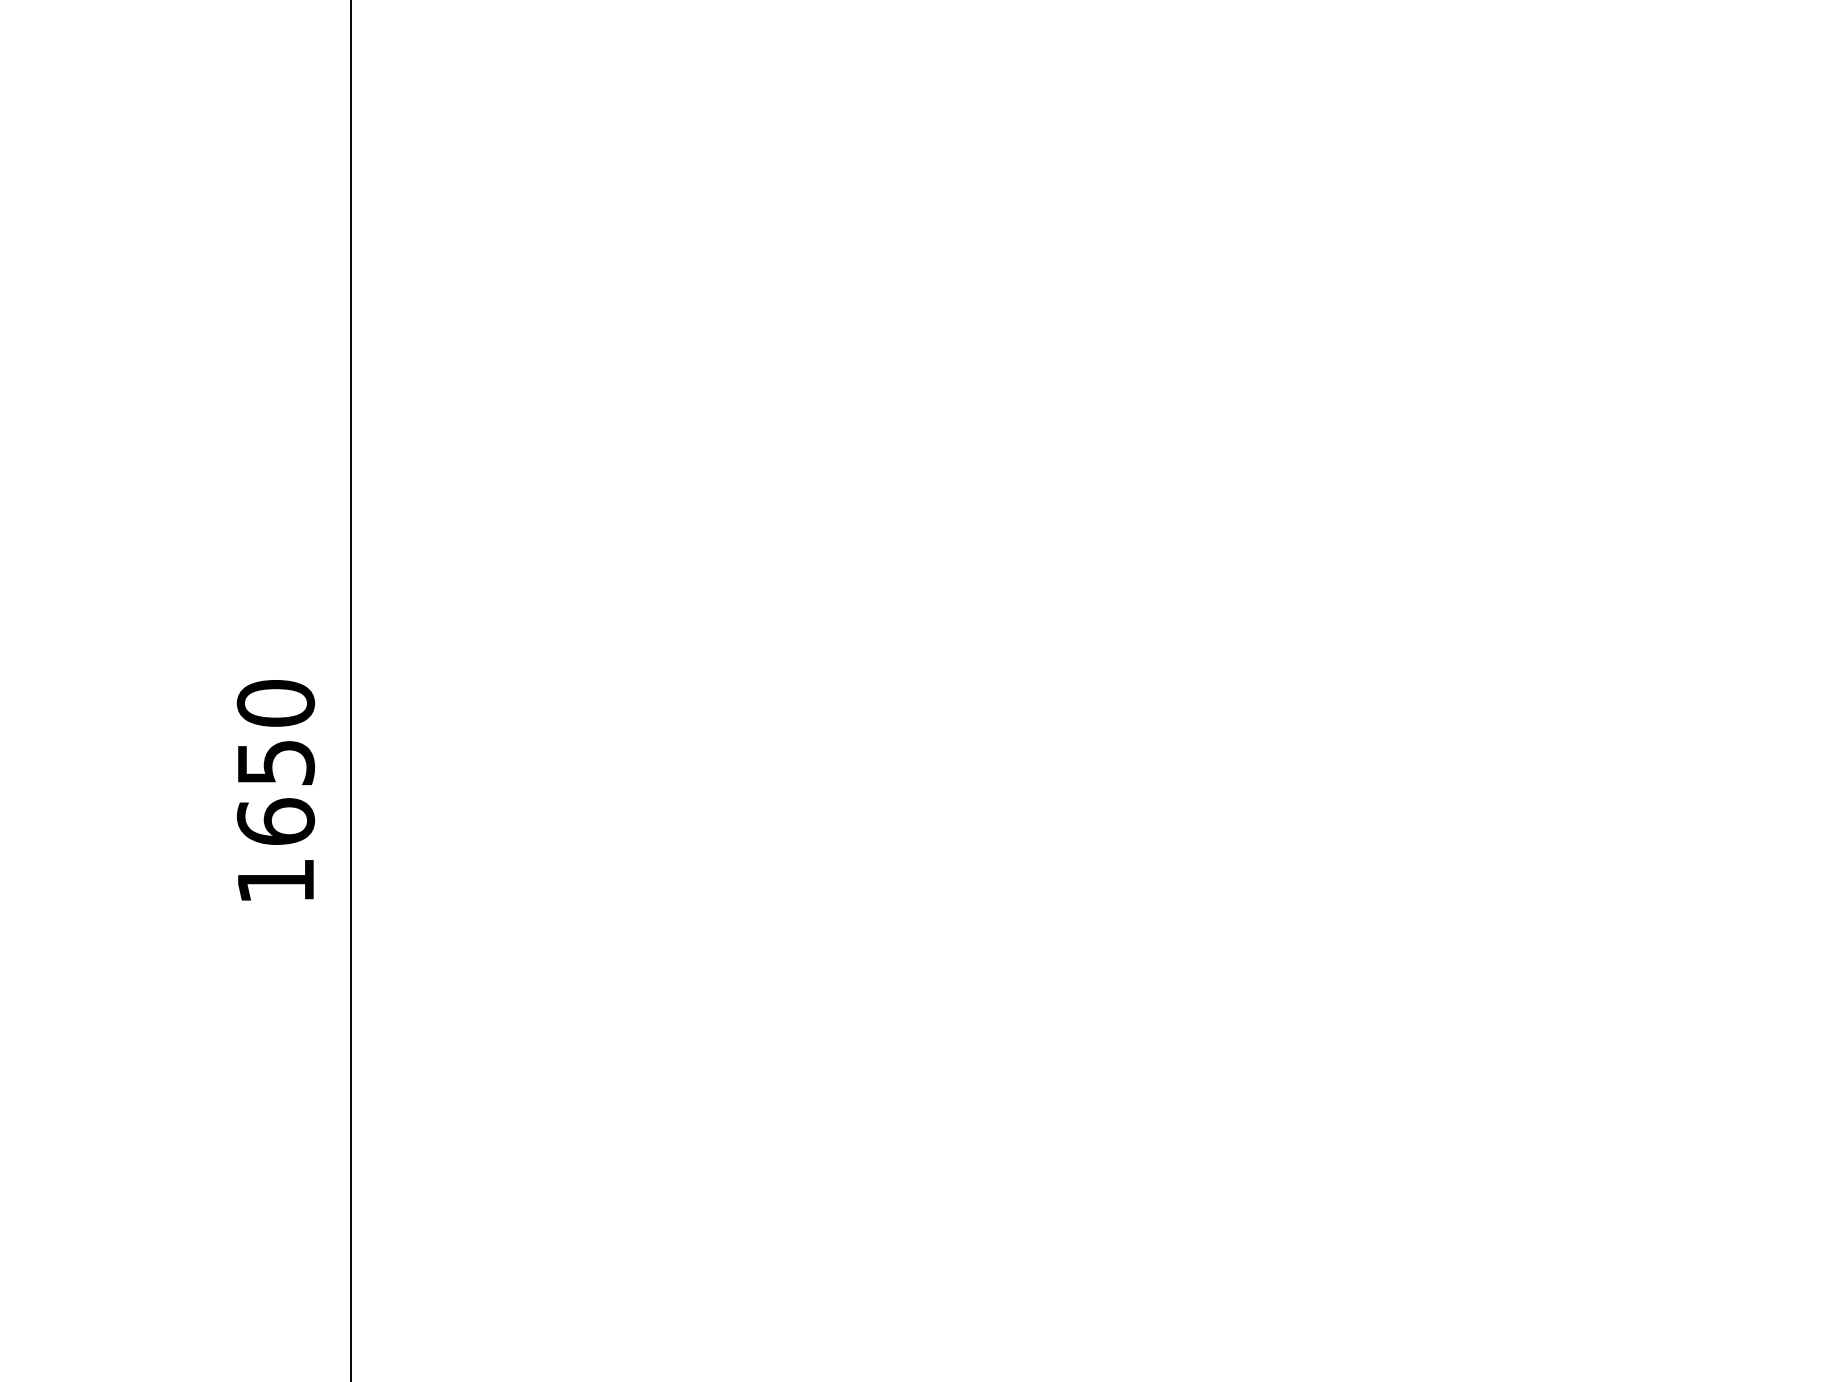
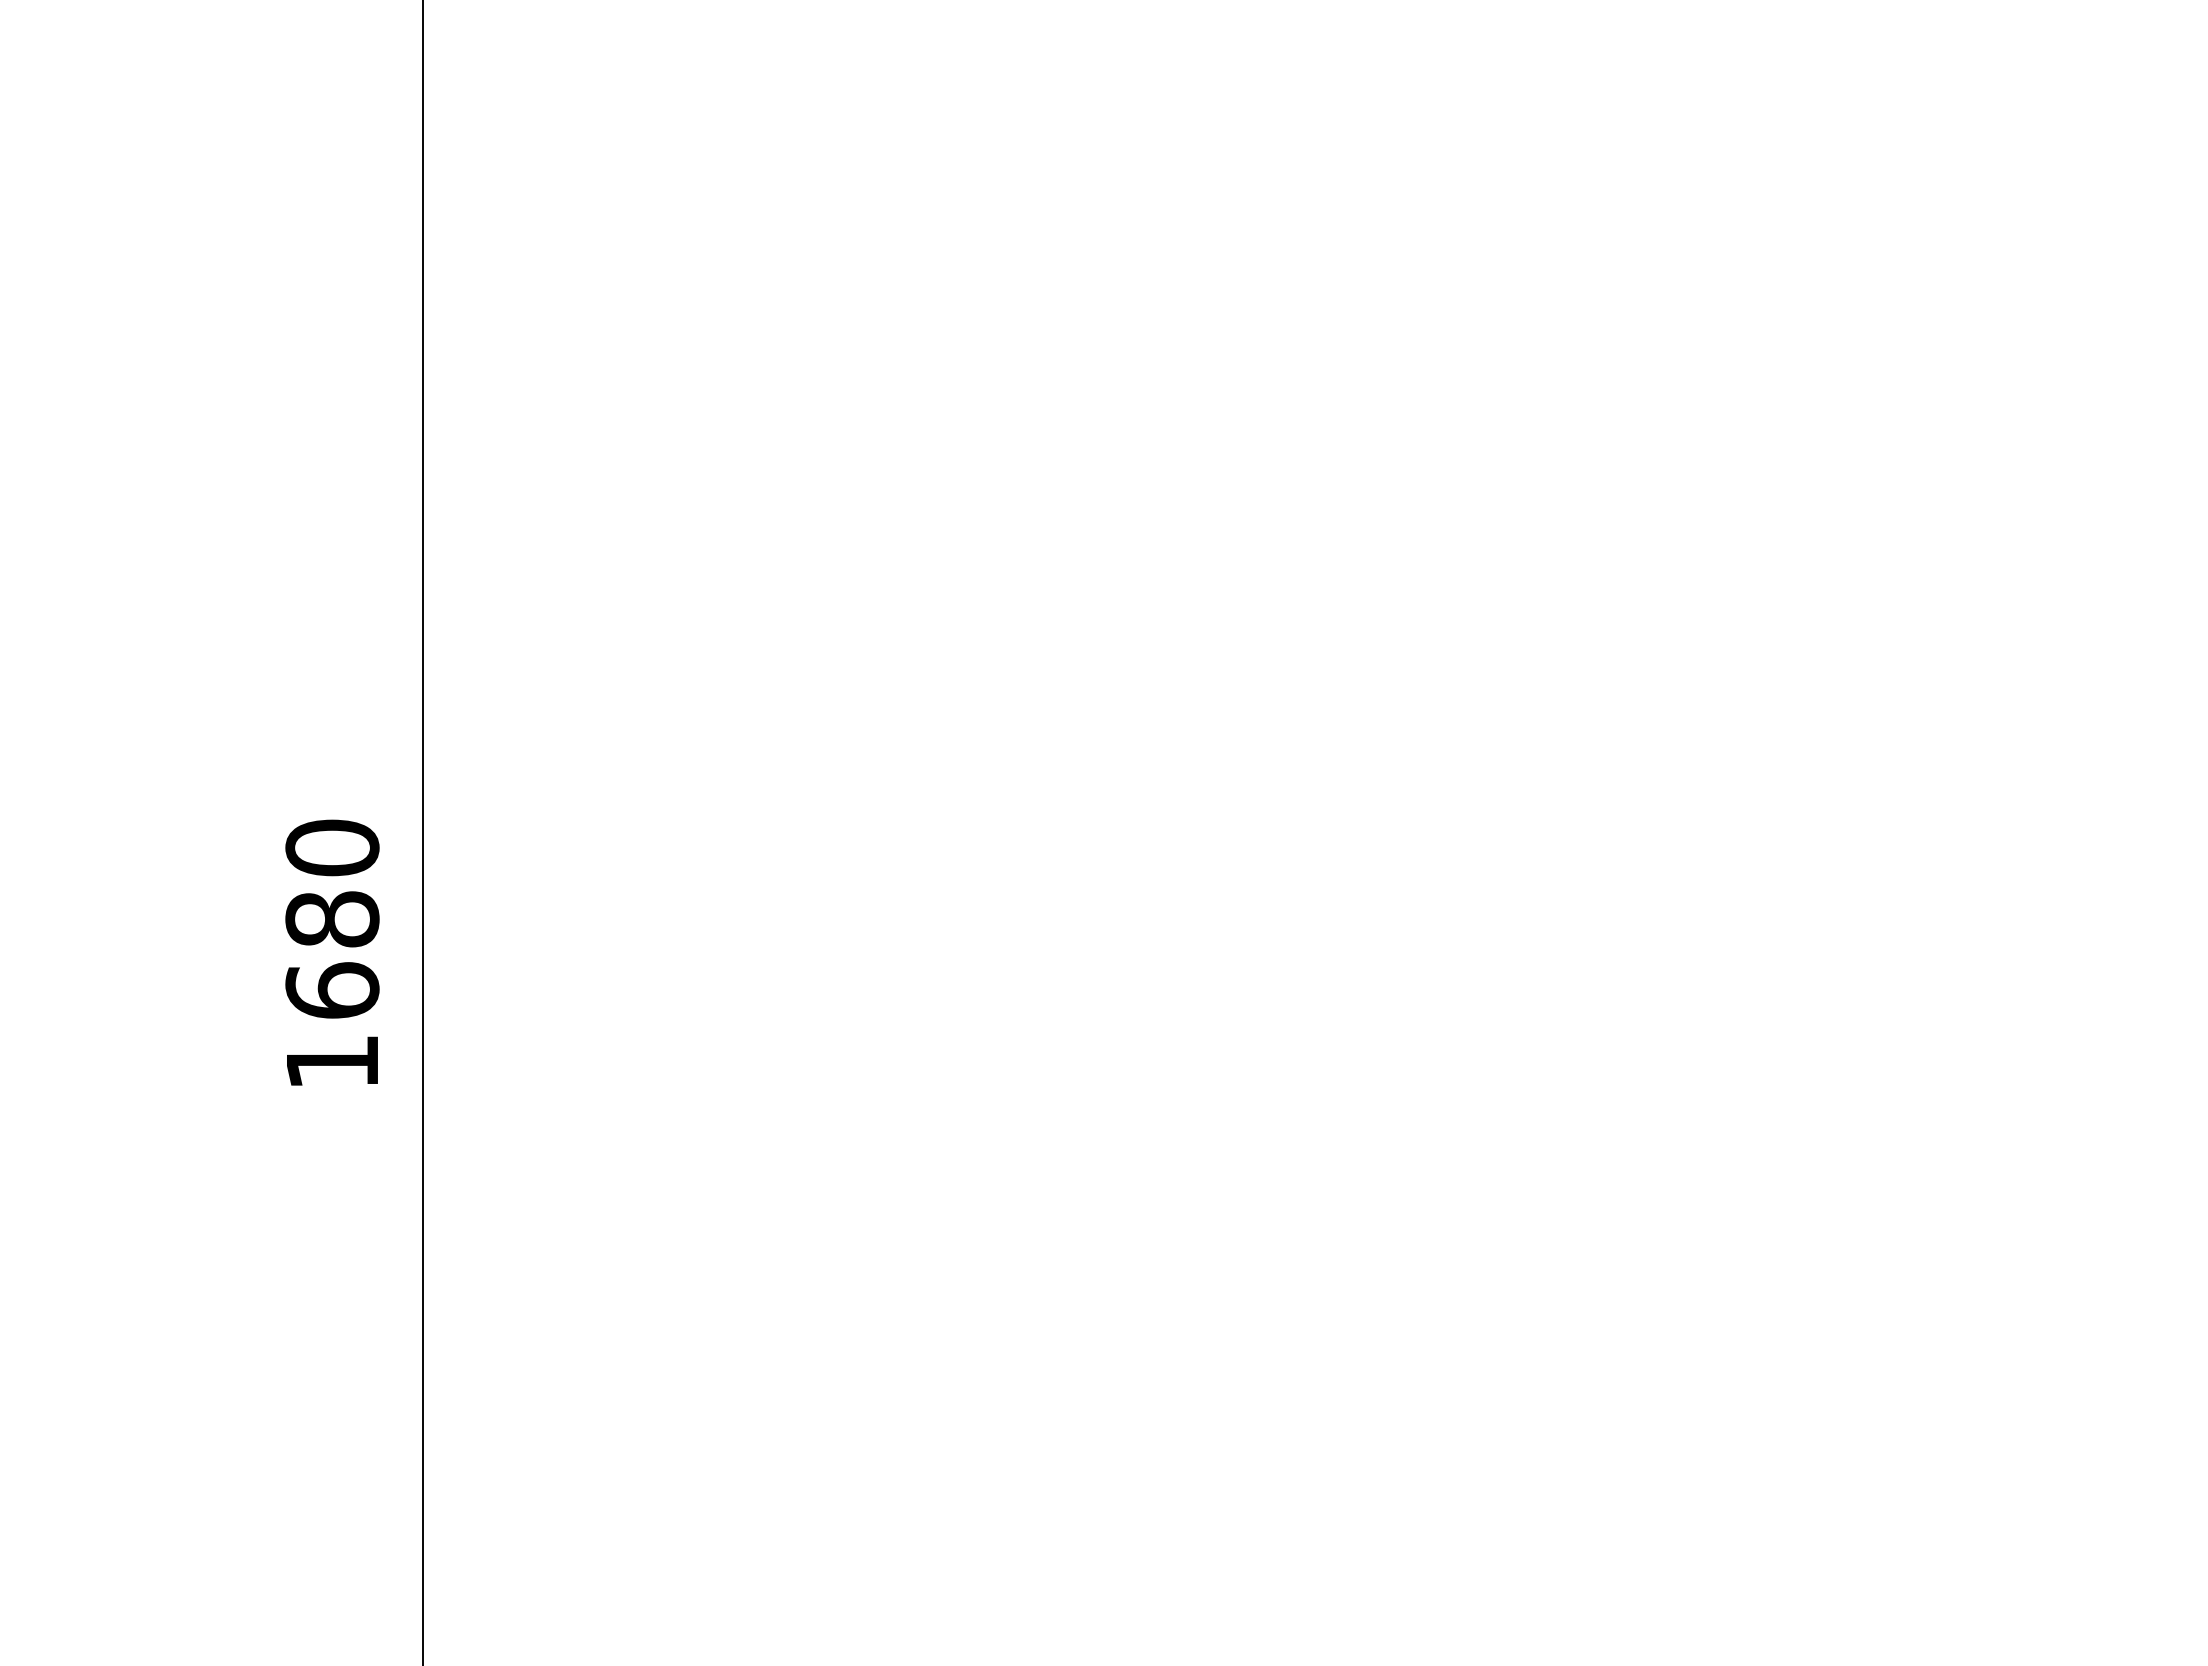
text: (275, 762) -> (332, 919), 1650 -> 1680

